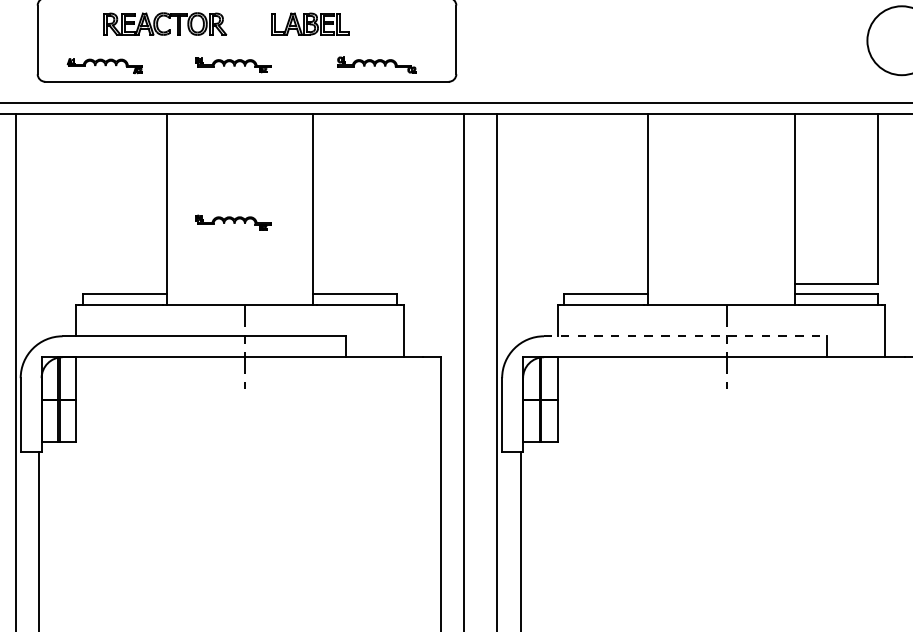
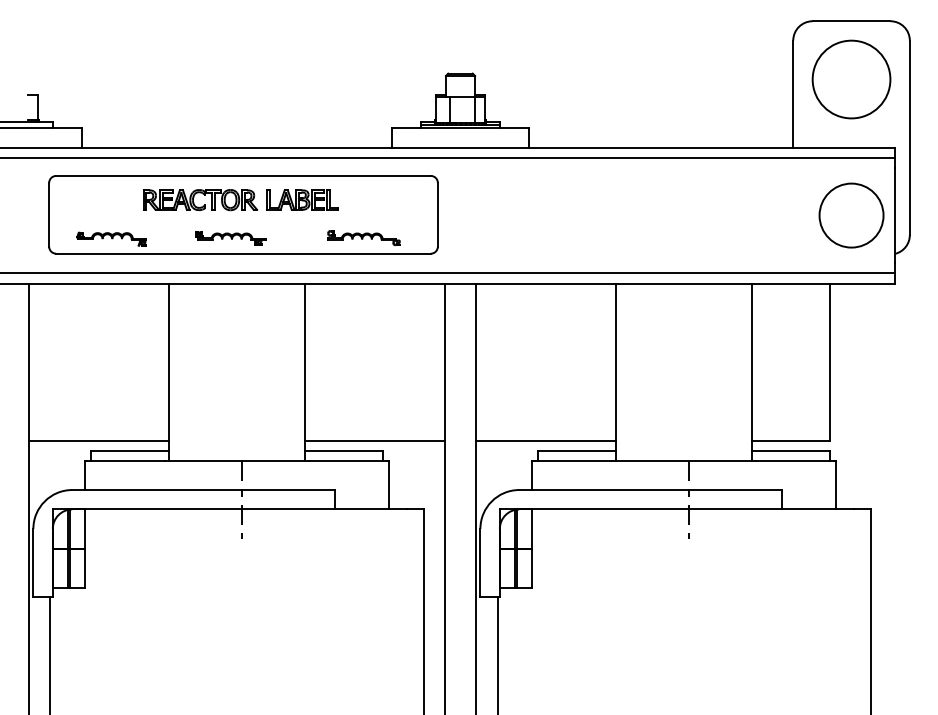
part: (165, 24) -> (200, 200), moved
part: (233, 222) -> (230, 384), removed
line: (90, 284) -> (98, 441), added
line: (389, 284) -> (375, 441), added
line: (572, 284) -> (545, 441), added
line: (686, 336) -> (651, 490), dashed -> solid

